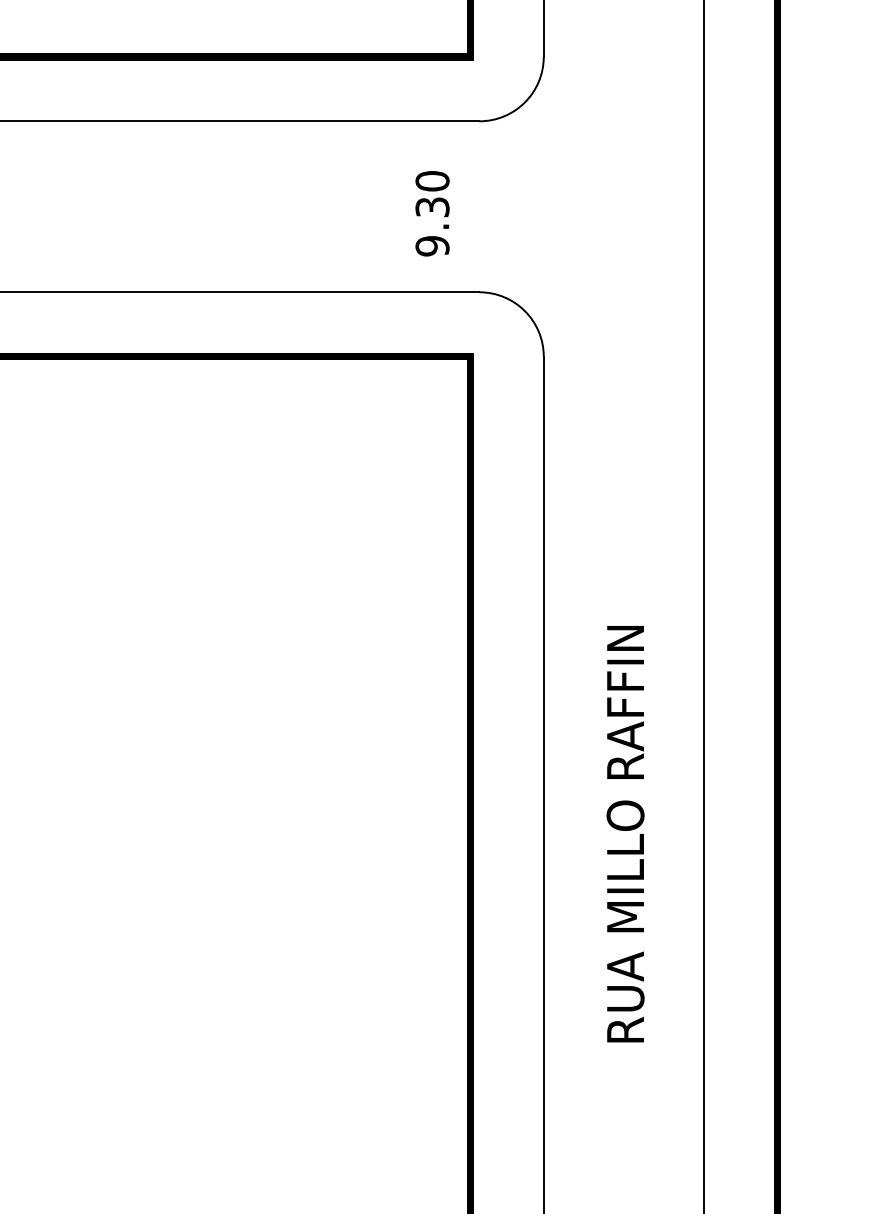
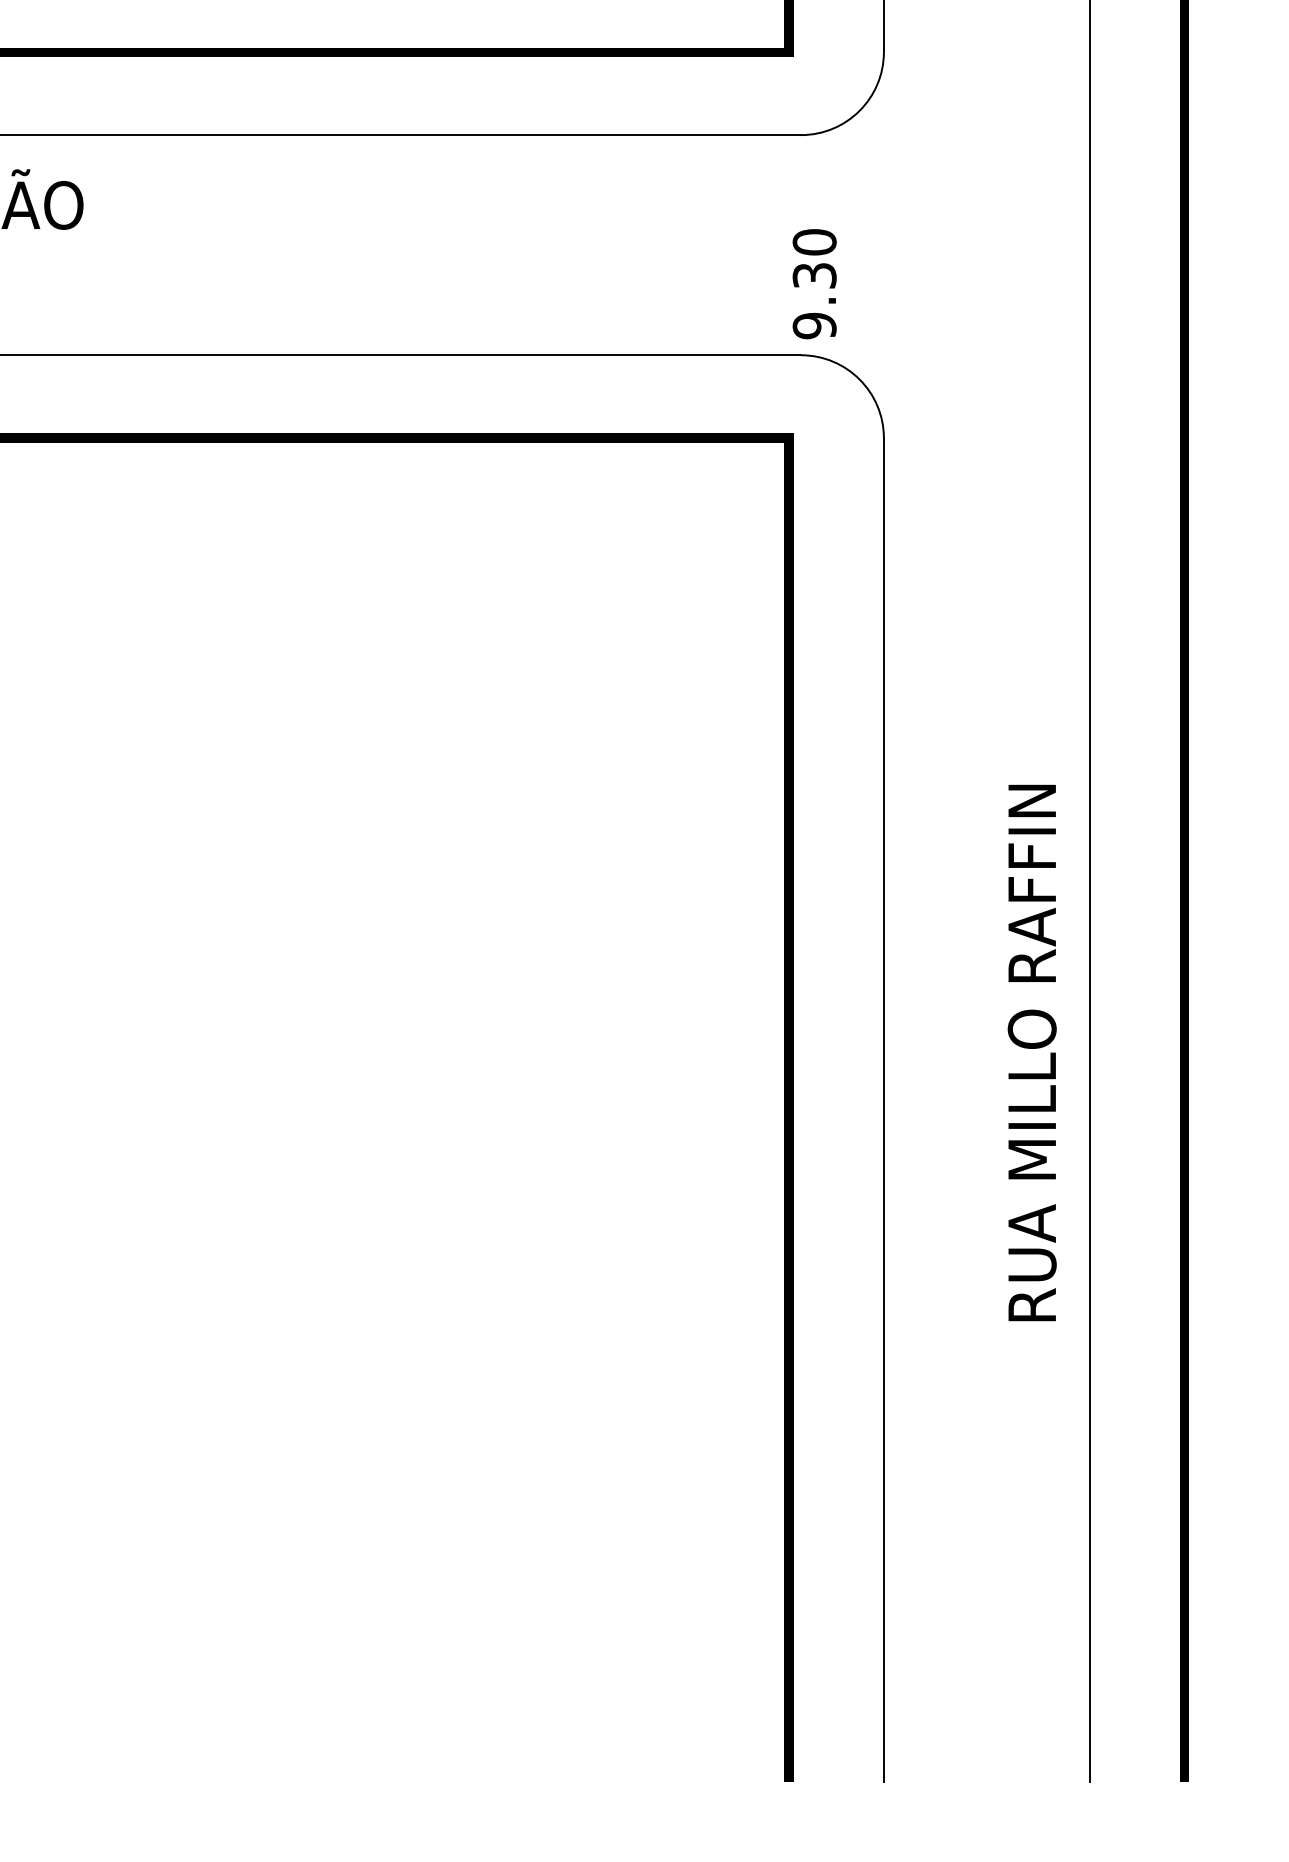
text: (432, 214) -> (814, 284), moved
text: (625, 833) -> (1031, 1052), moved

